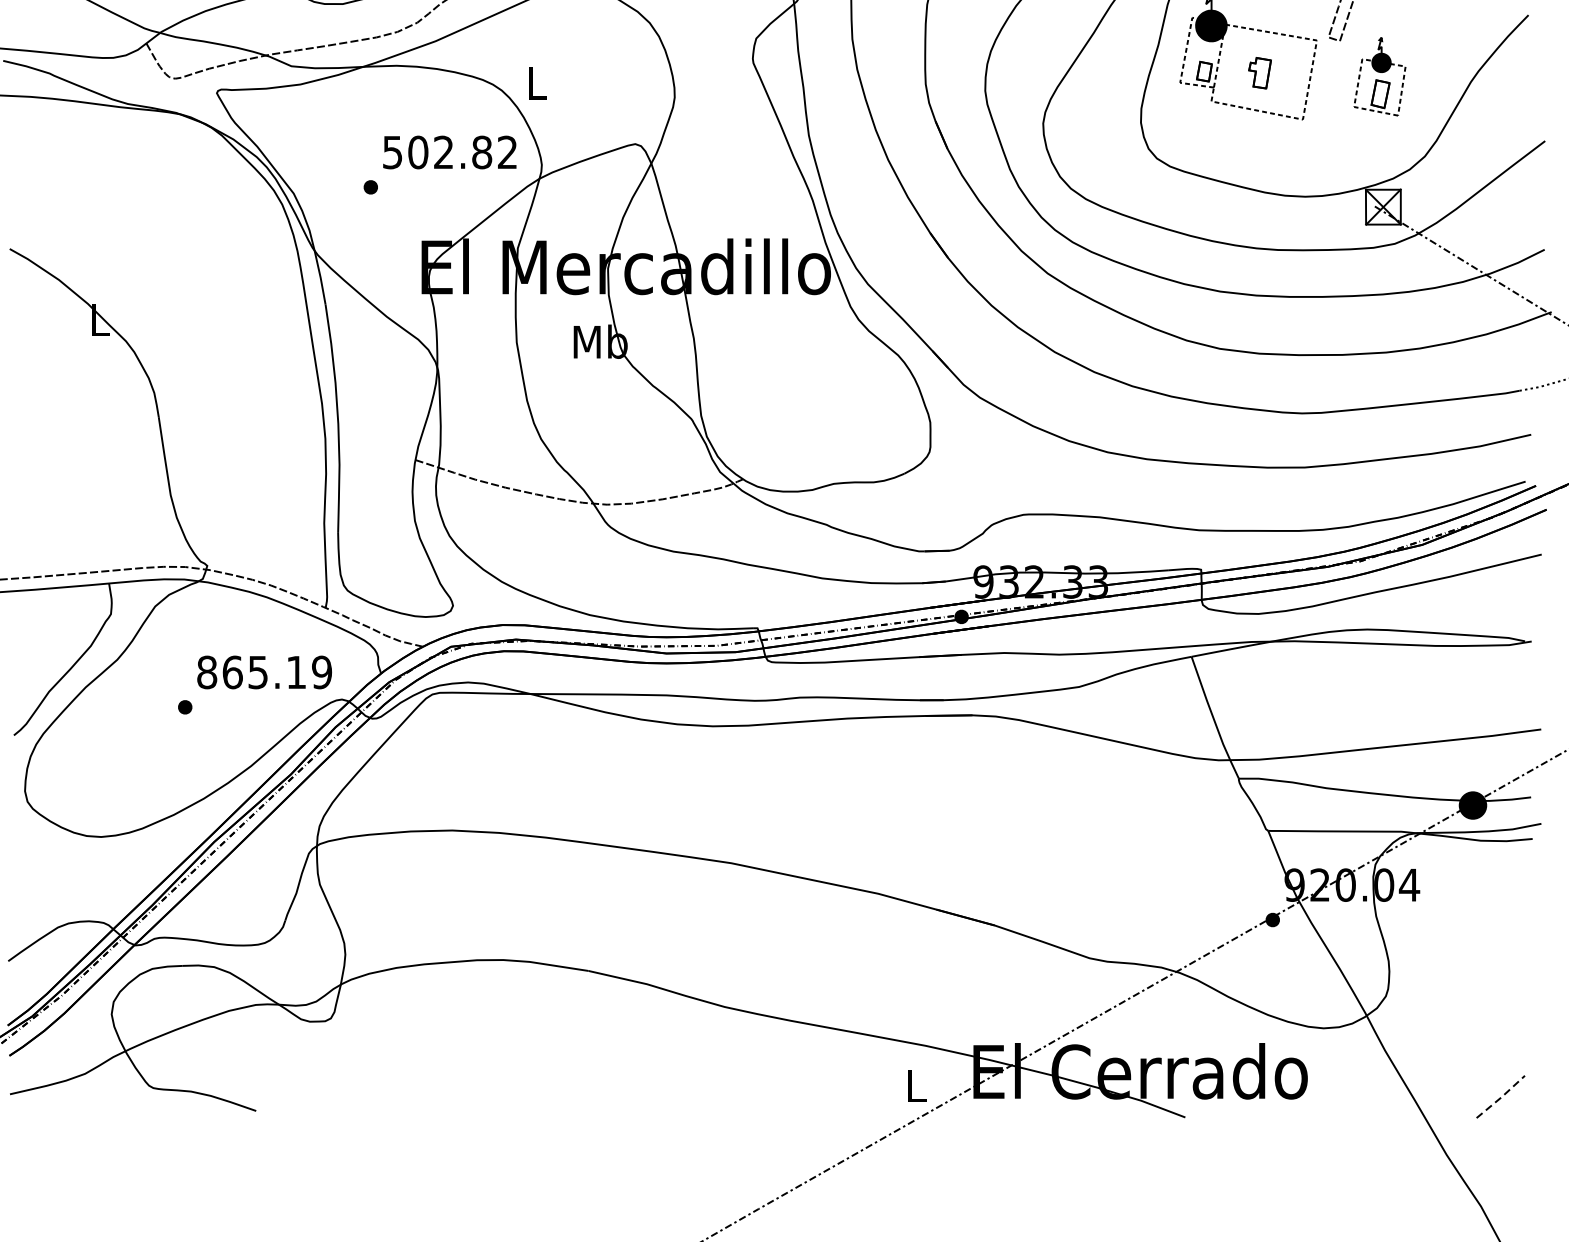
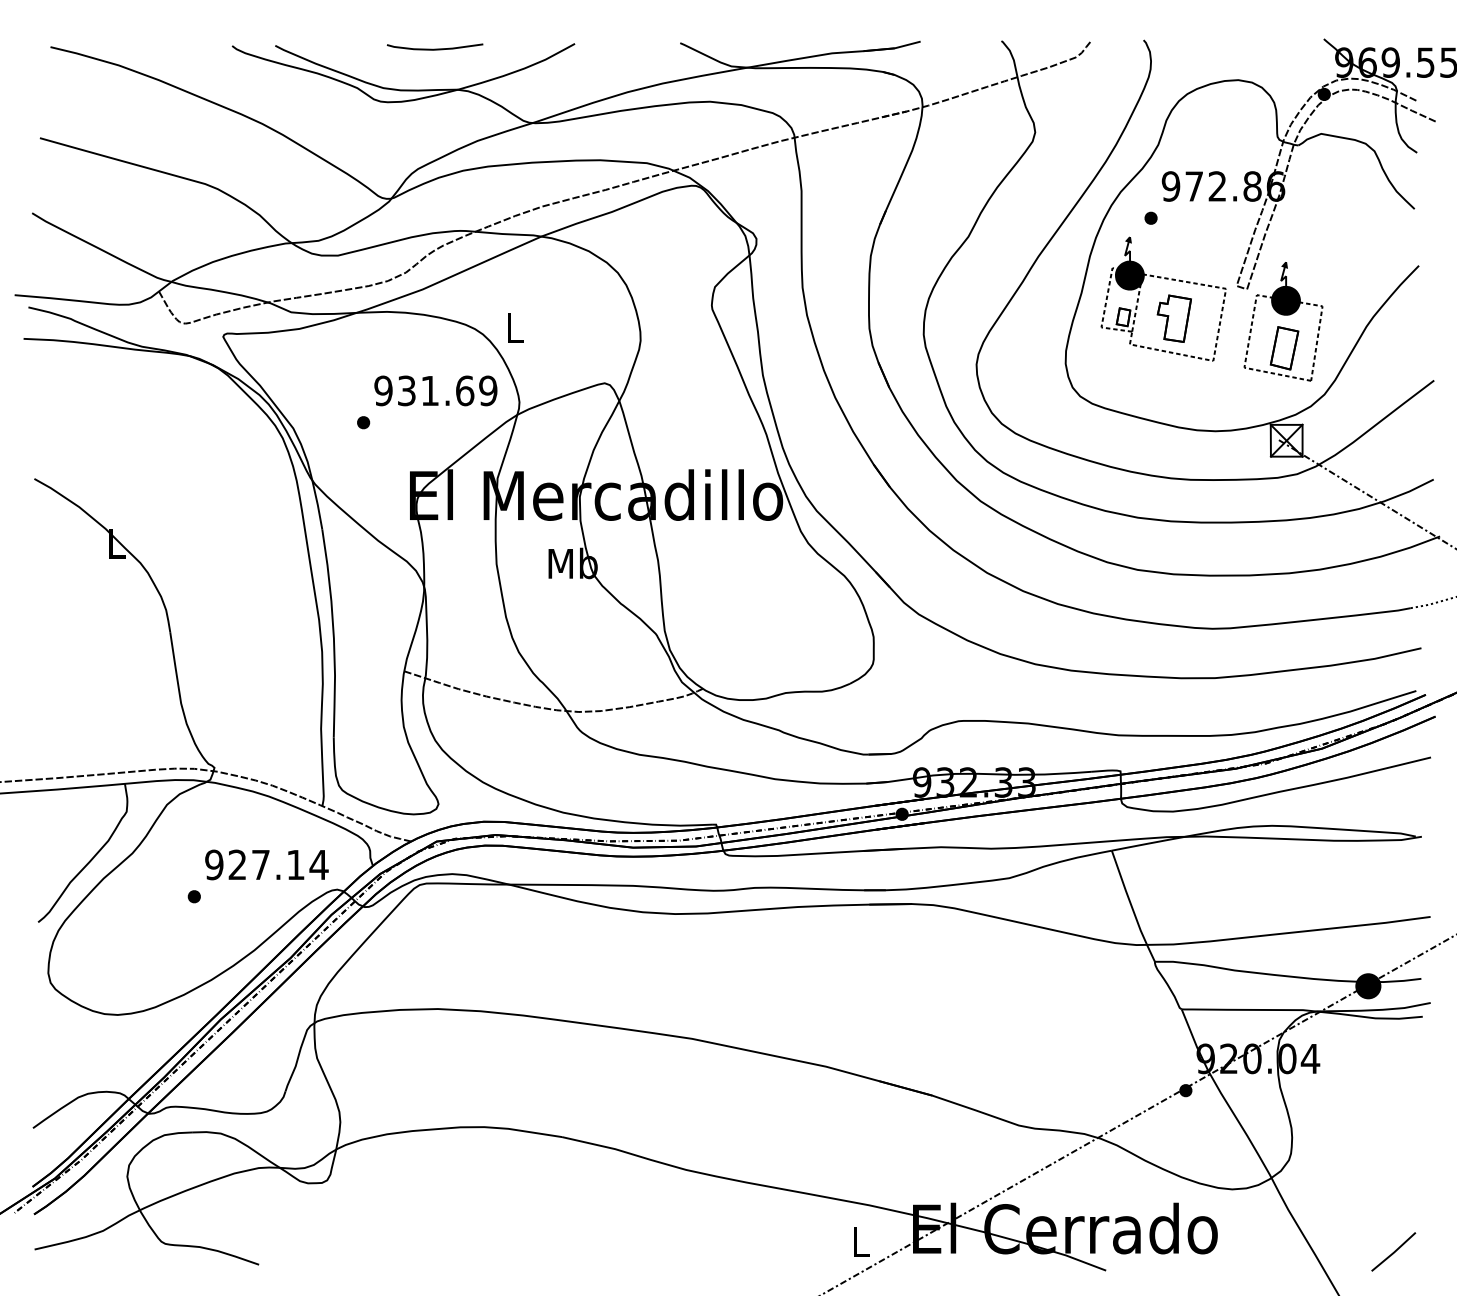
part: (1259, 73) -> (1173, 318), size x1.67
part: (1379, 76) -> (1283, 321), size x1.67
text: (449, 152) -> (435, 390), 502.82 -> 931.69
text: (264, 671) -> (266, 864), 865.19 -> 927.14
line: (1501, 1097) -> (1394, 1252), dashed -> solid

